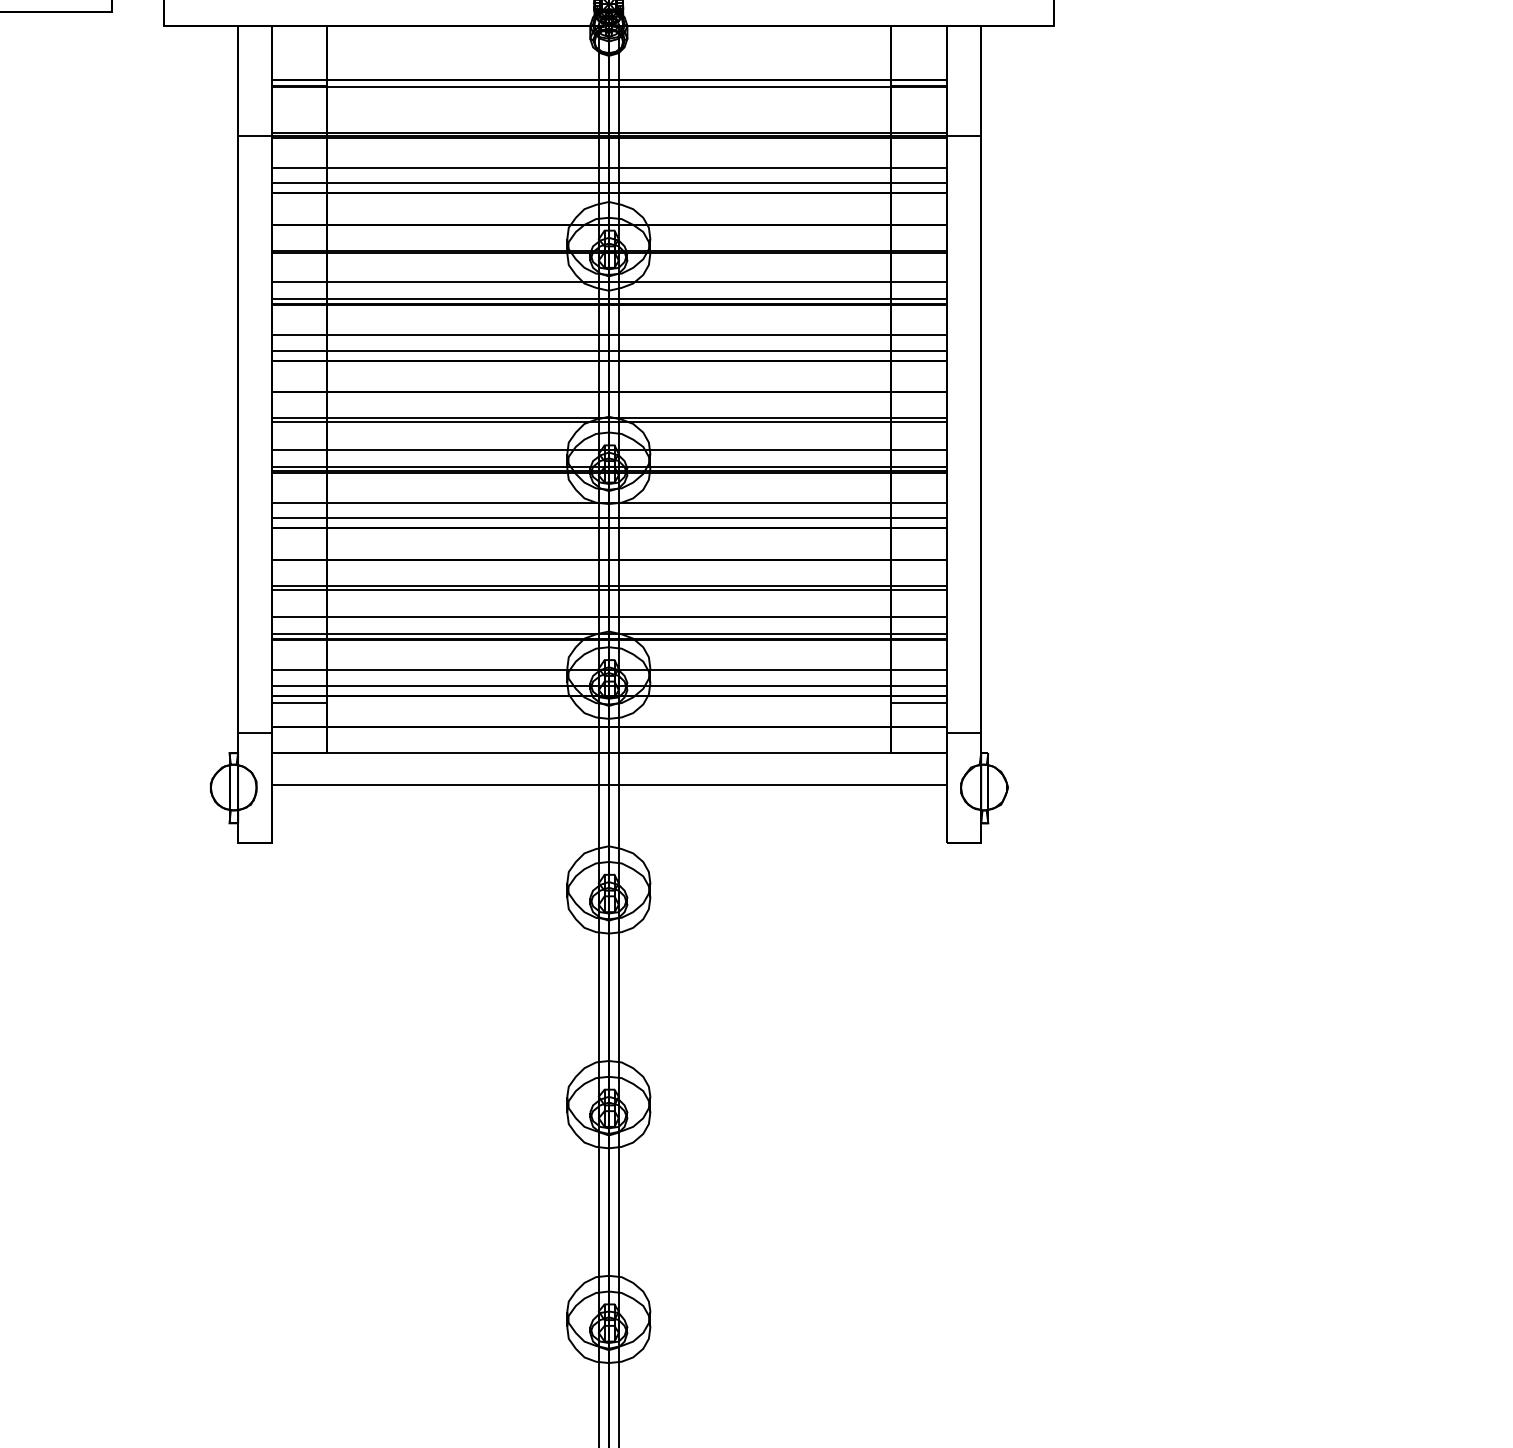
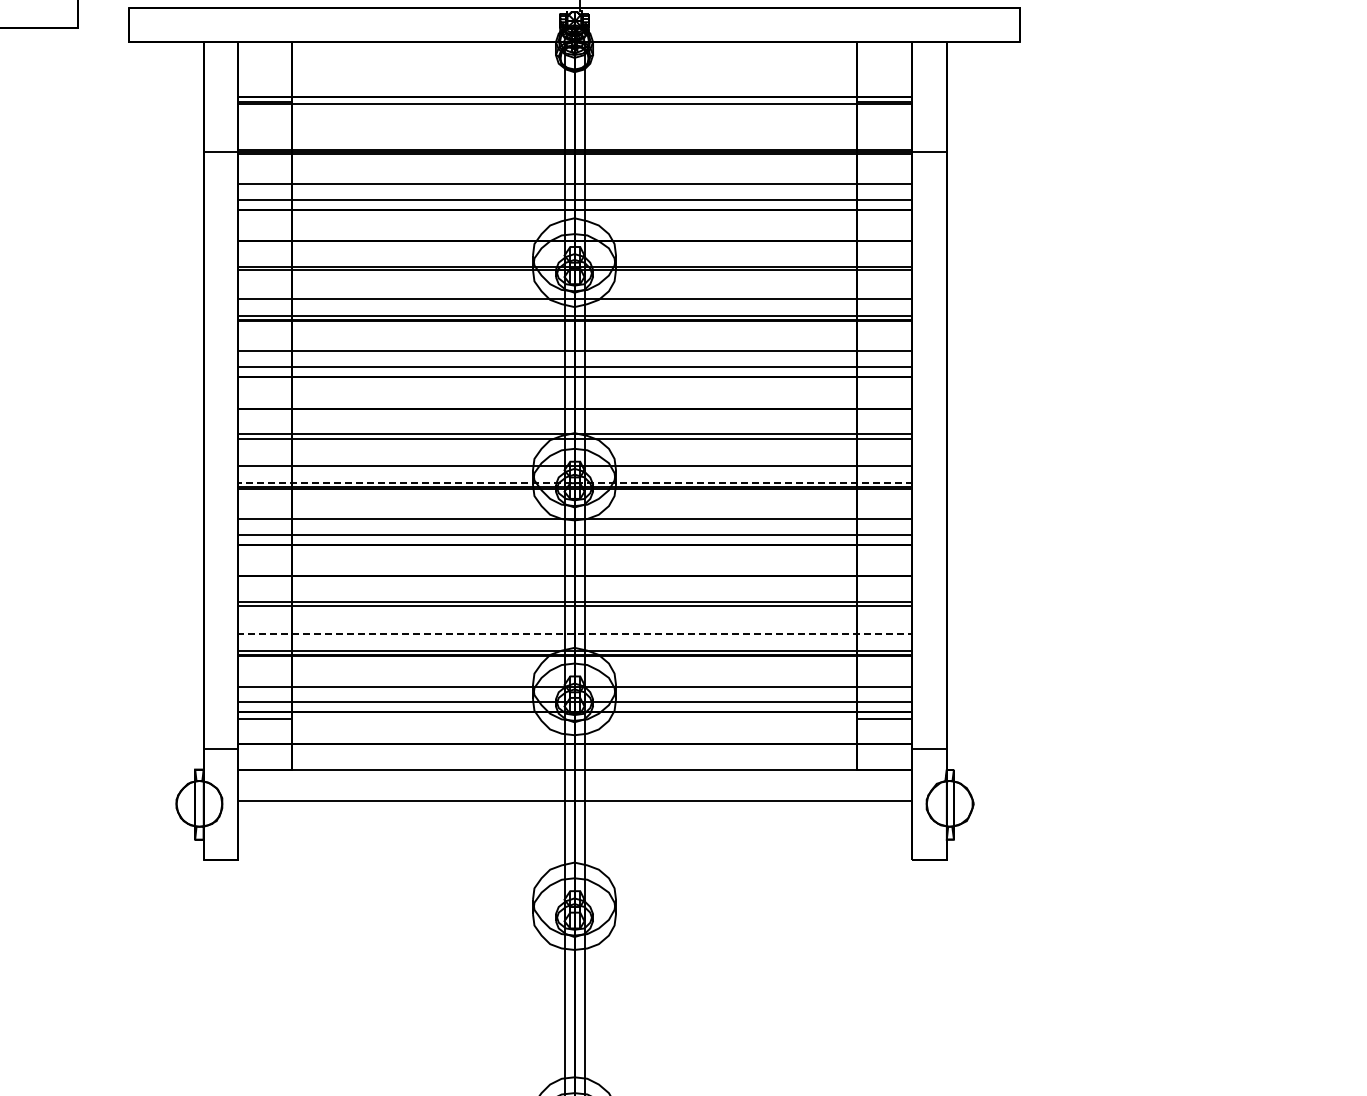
line: (609, 466) -> (575, 482), solid -> dashed
line: (622, 617) -> (588, 633), solid -> dashed

